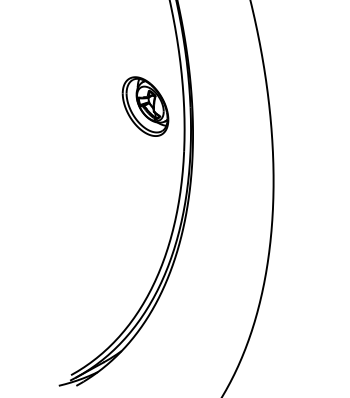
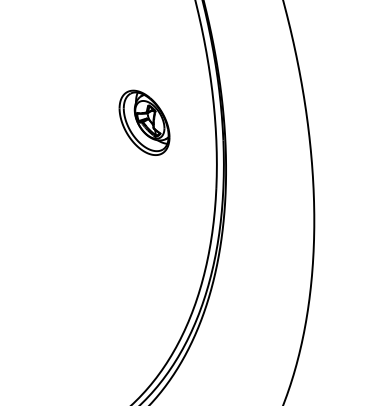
part: (145, 106) -> (144, 122), moved

